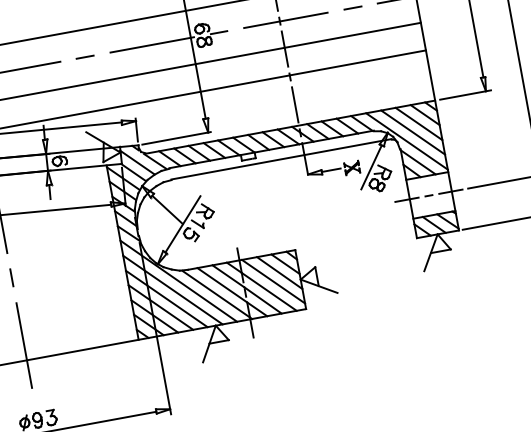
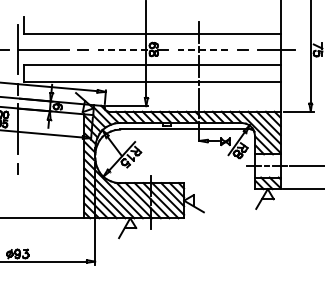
line: (285, 20) -> (202, 49), solid -> dashed
line: (152, 44) -> (123, 49), solid -> dashed
line: (23, 345) -> (17, 209), removed

